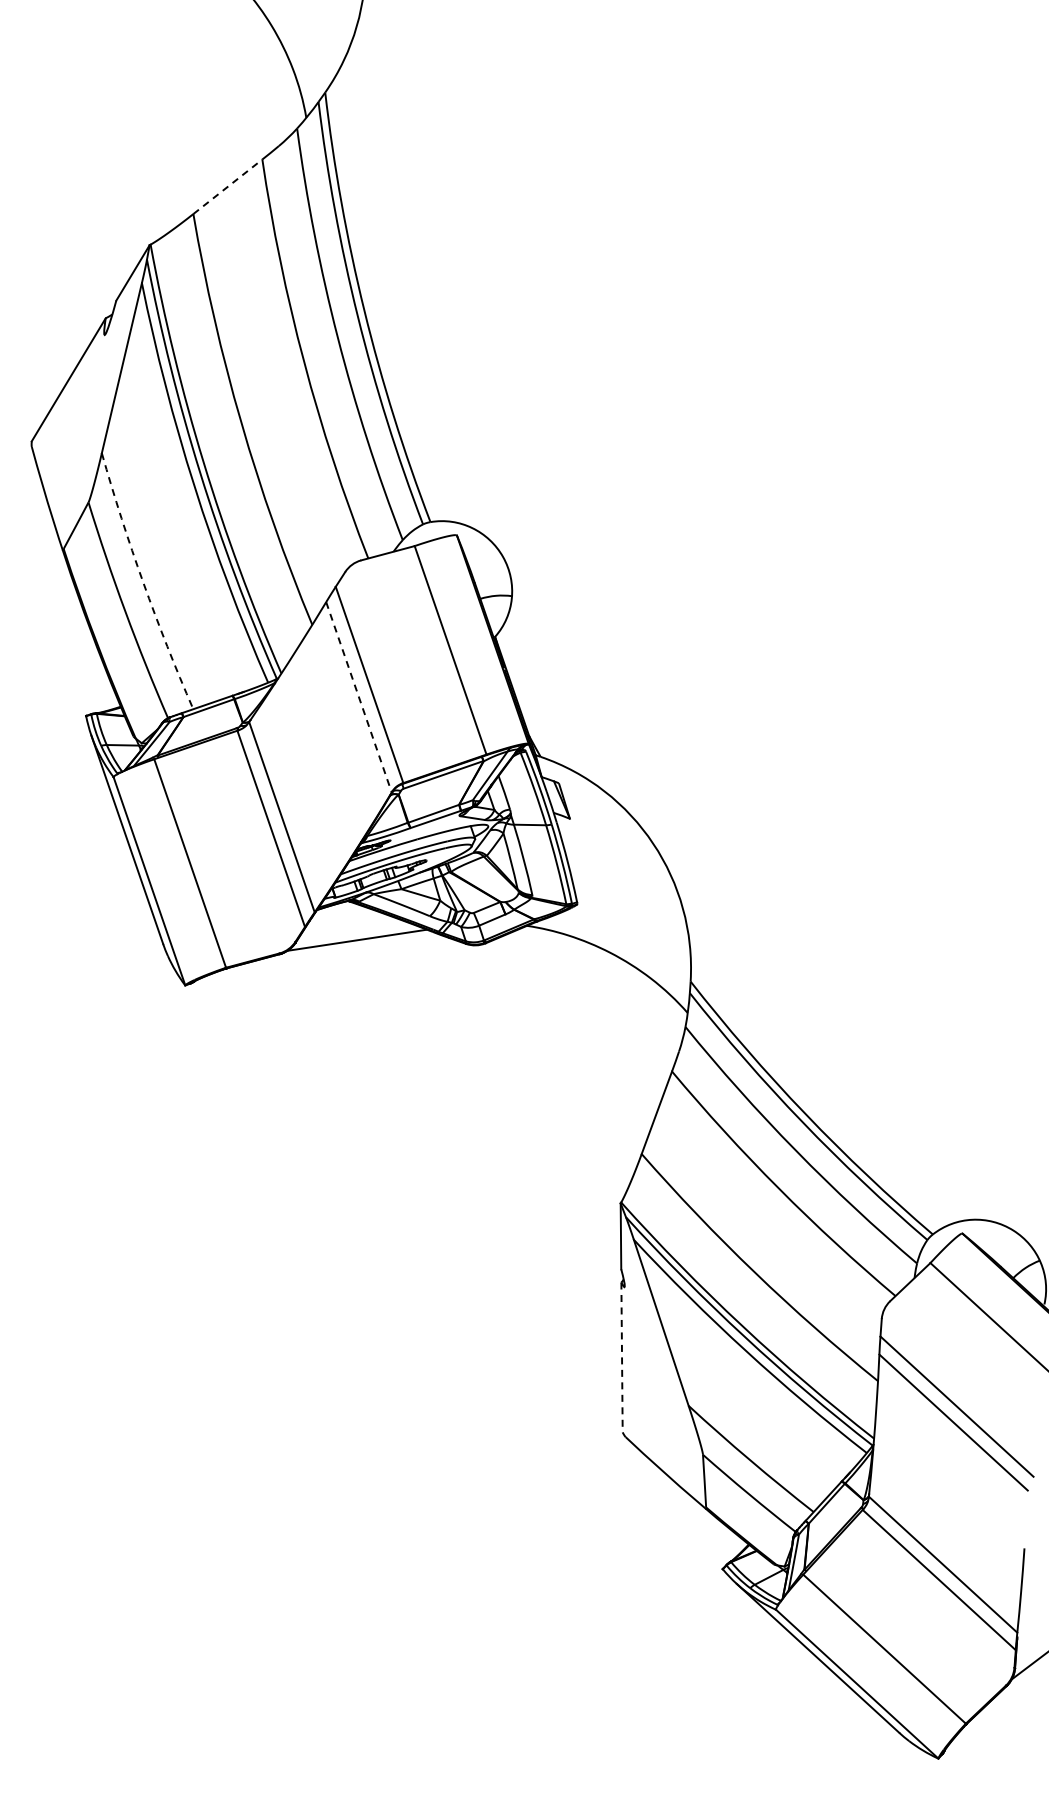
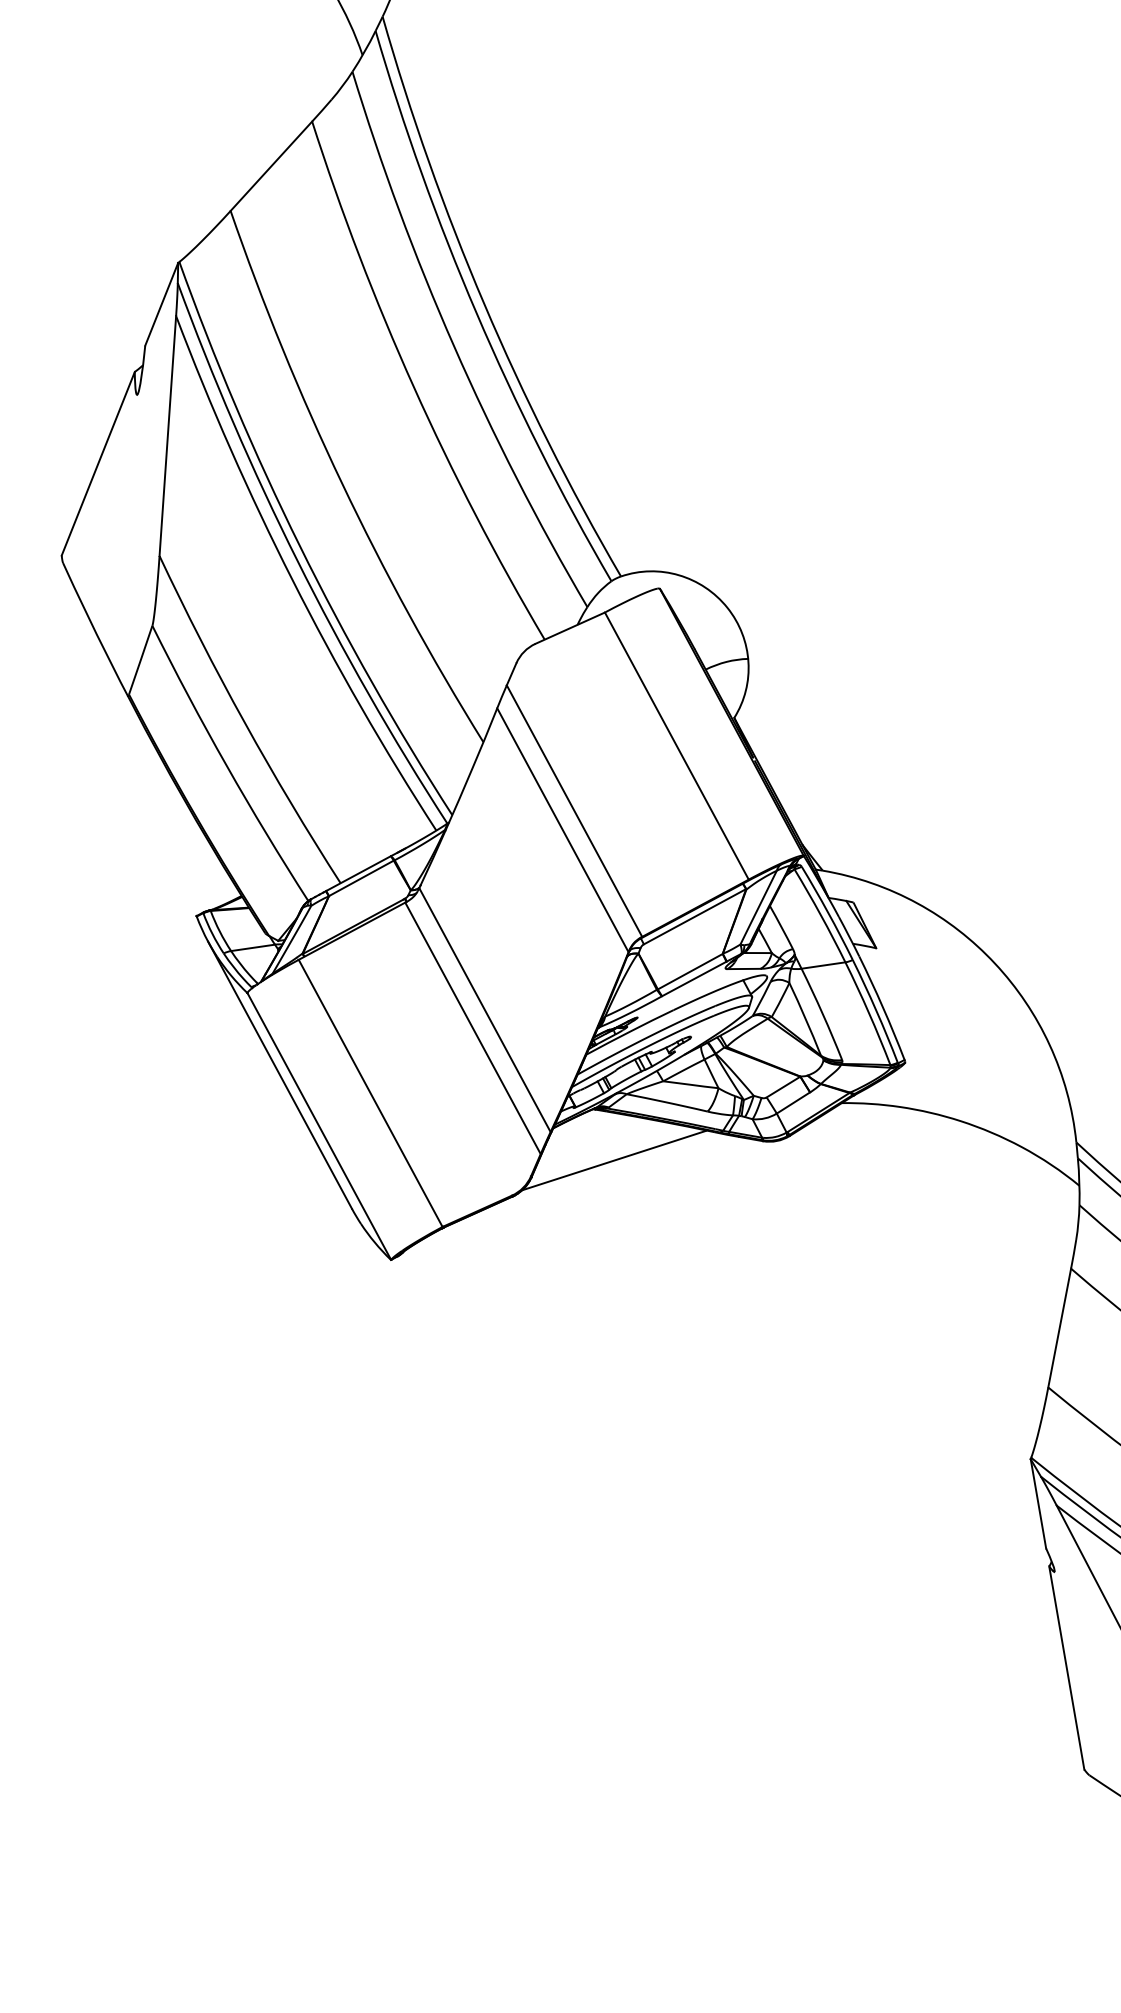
line: (227, 186) -> (270, 165), dashed -> solid
arc: (143, 582) -> (244, 722), dashed -> solid
line: (358, 697) -> (562, 830), dashed -> solid
line: (622, 1357) -> (1067, 1667), dashed -> solid

